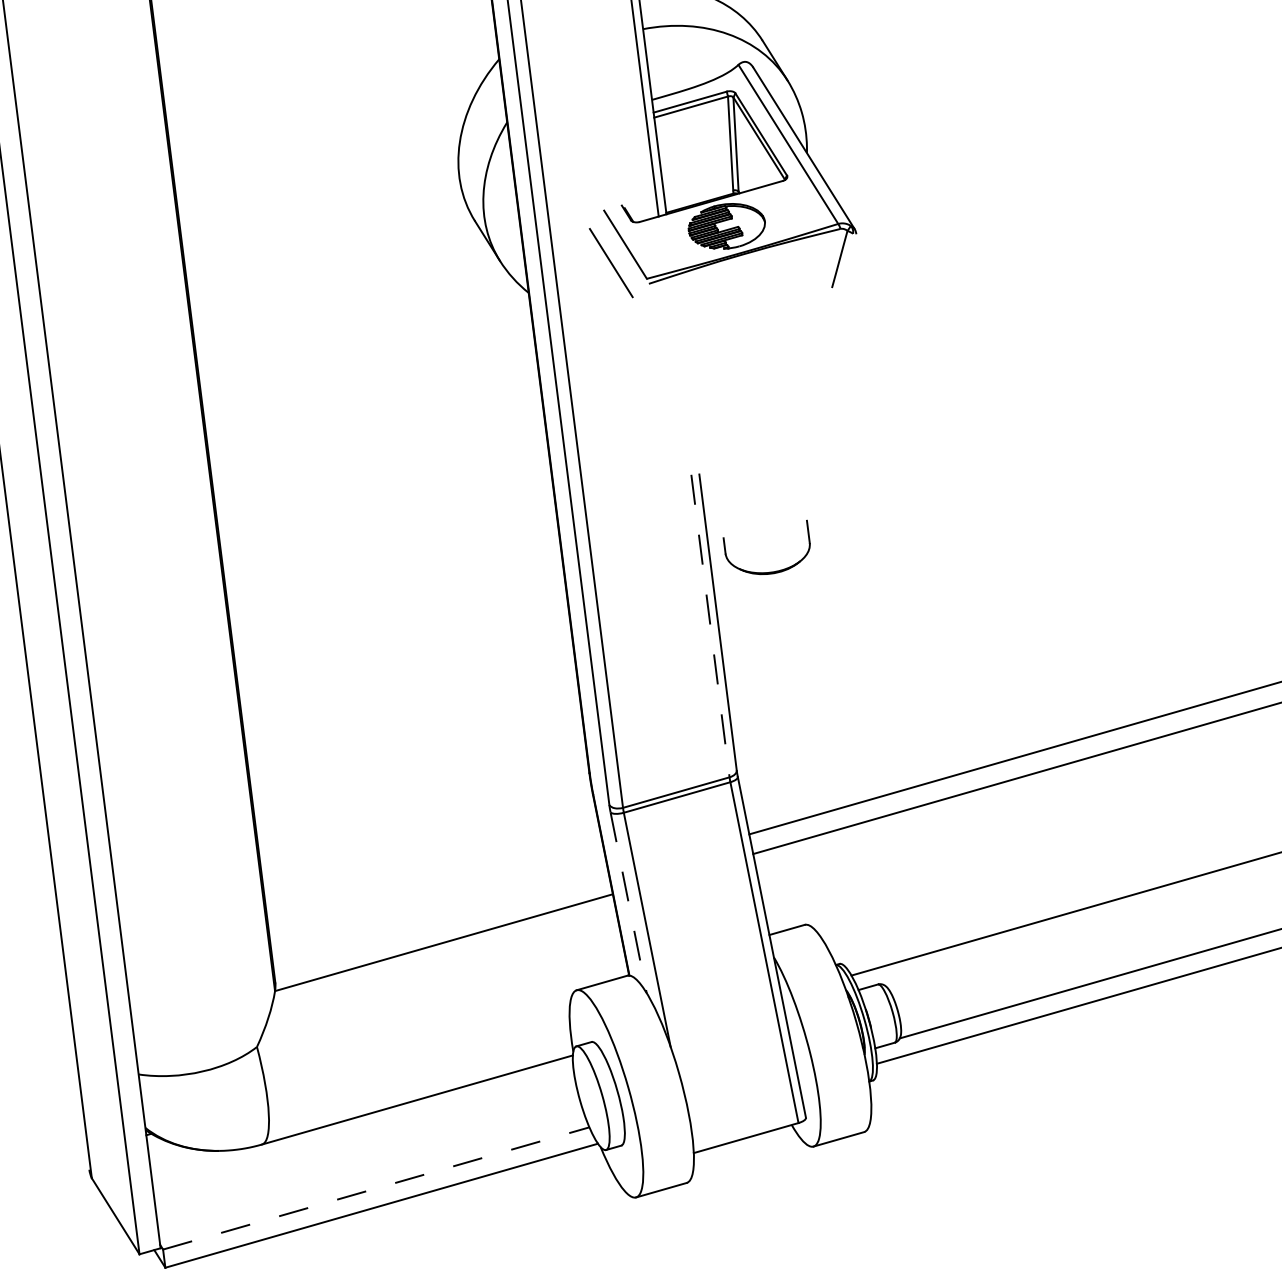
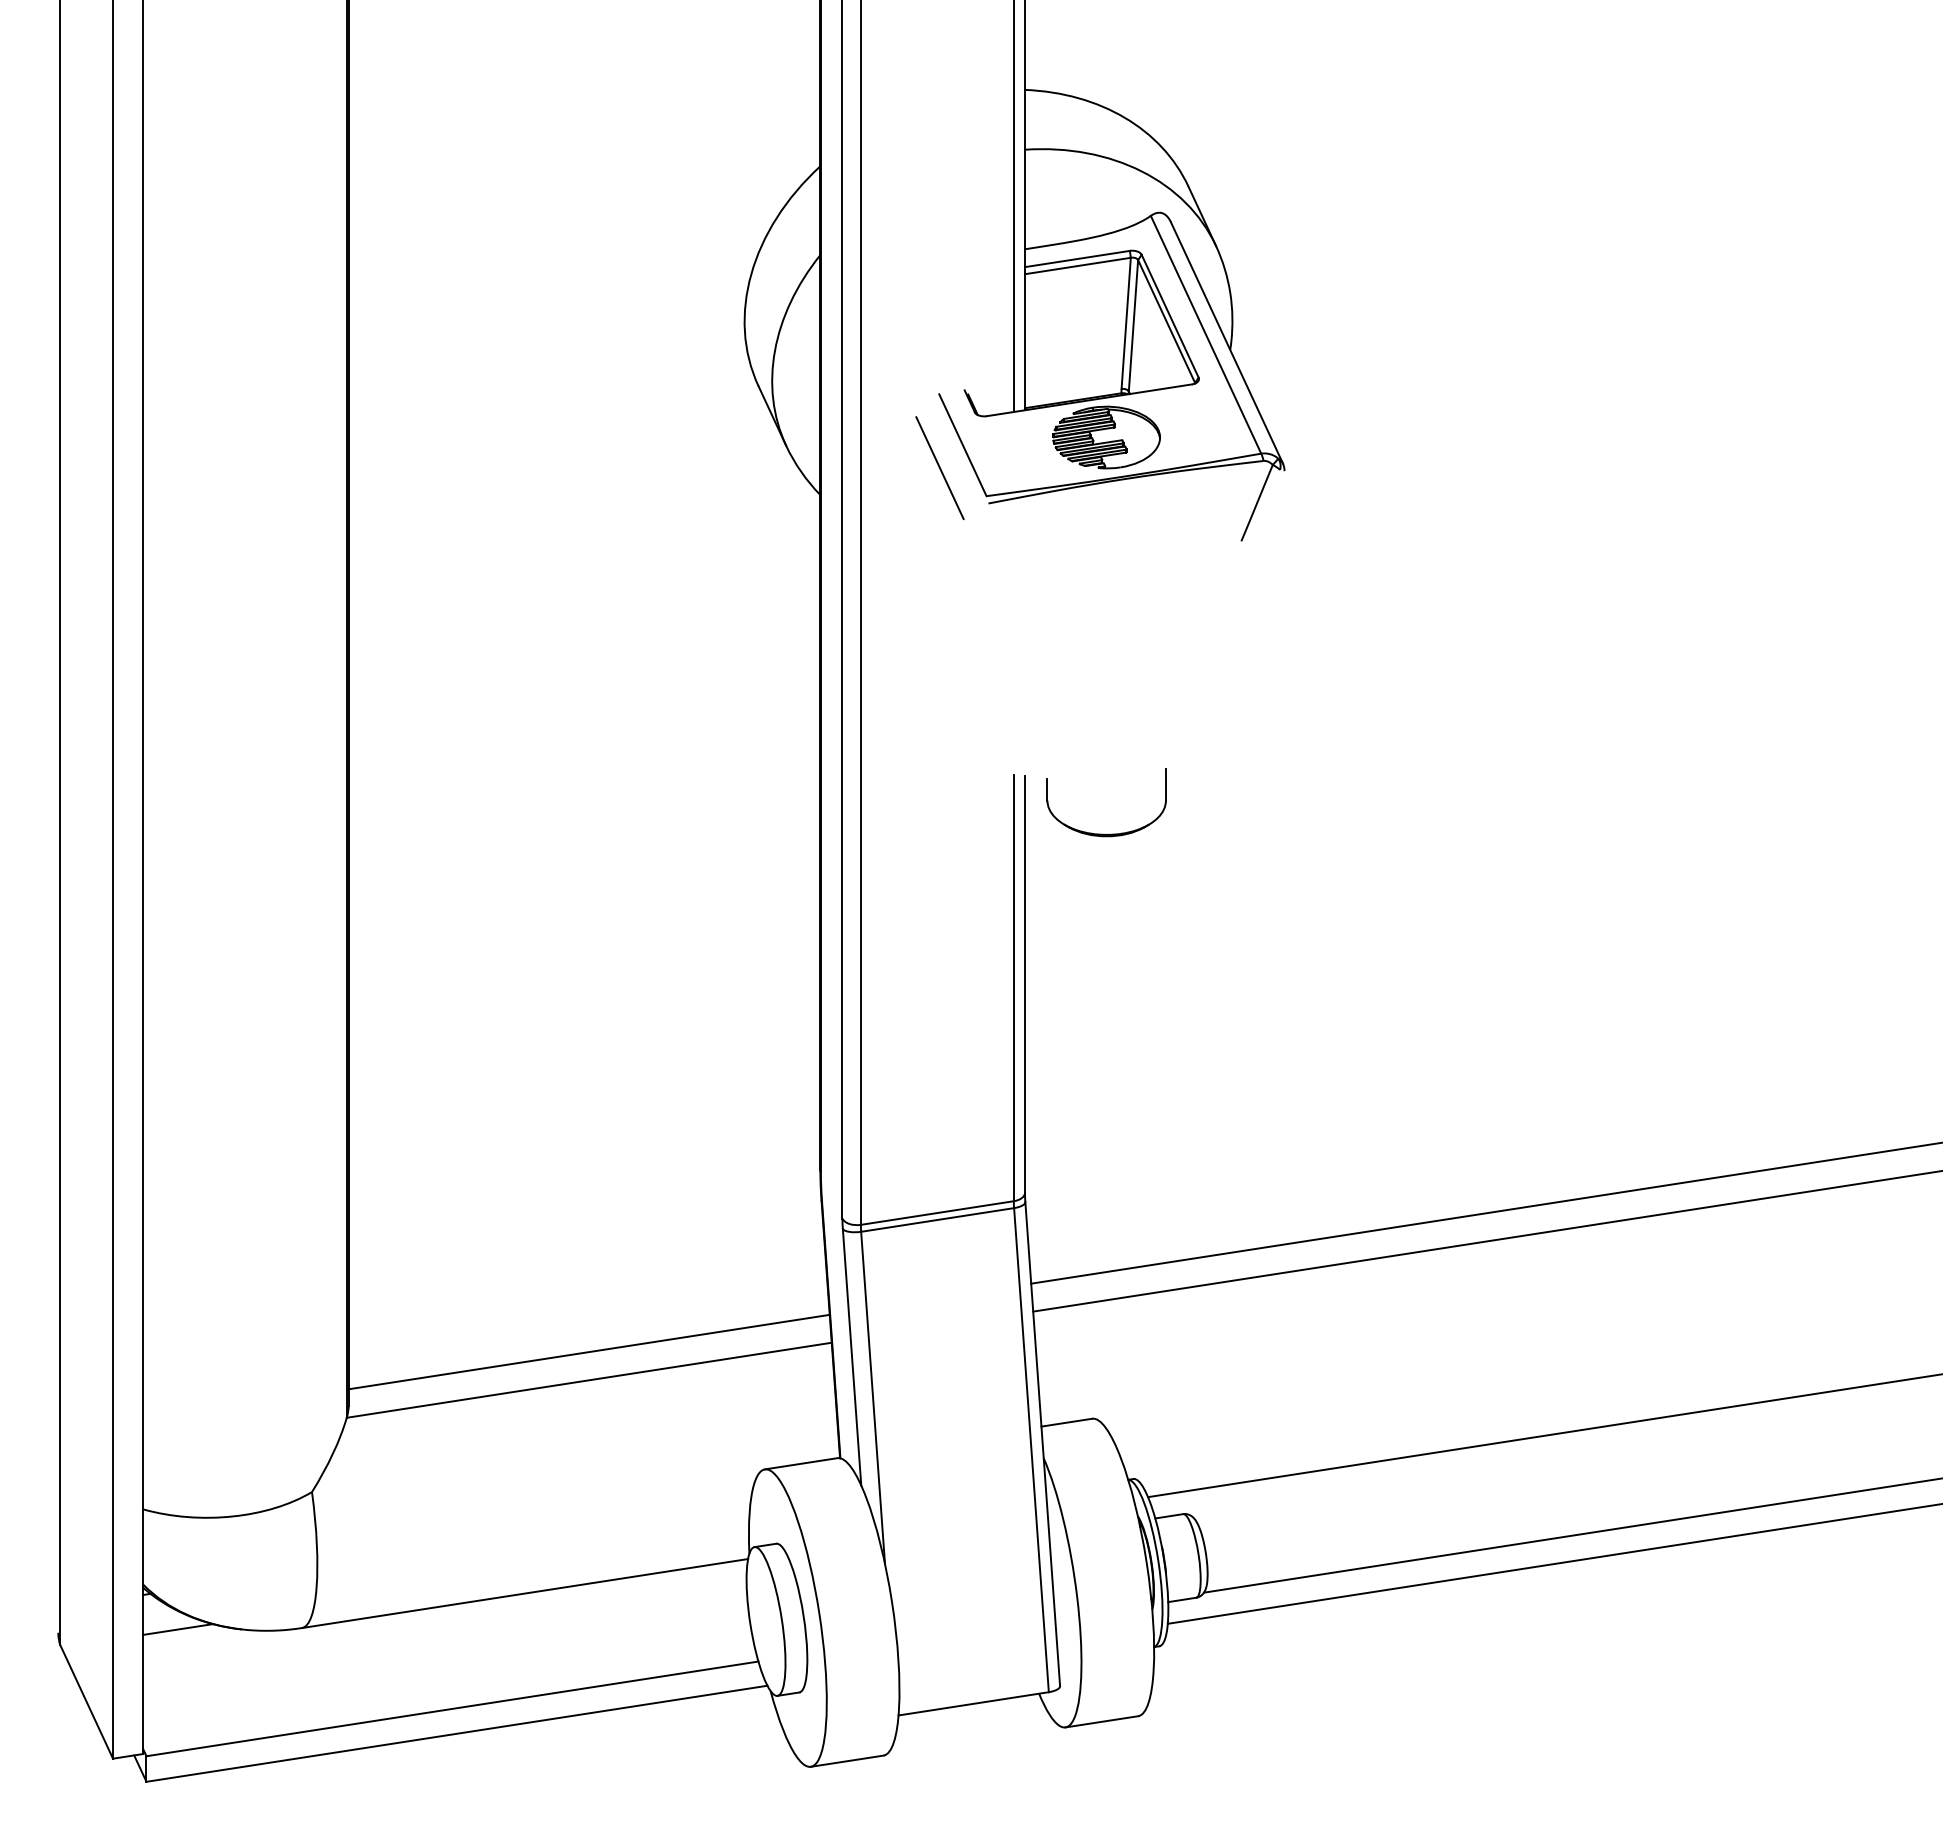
part: (767, 572) -> (1102, 833), moved
line: (710, 626) -> (1013, 988), dashed -> solid
line: (628, 902) -> (852, 1357), dashed -> solid
line: (440, 922) -> (588, 1351), added
line: (173, 1156) -> (177, 1629), added
line: (376, 1188) -> (452, 1708), dashed -> solid

